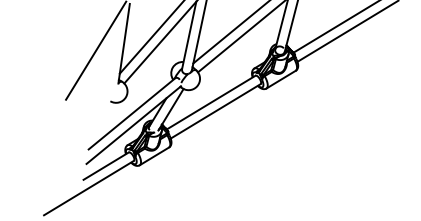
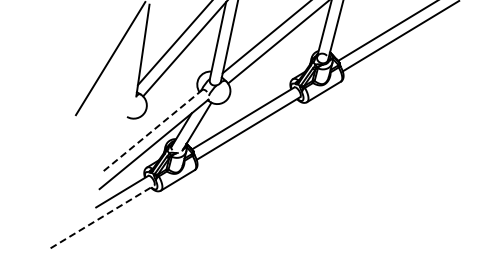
line: (131, 113) -> (151, 131), solid -> dashed
line: (89, 187) -> (102, 216), solid -> dashed

